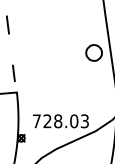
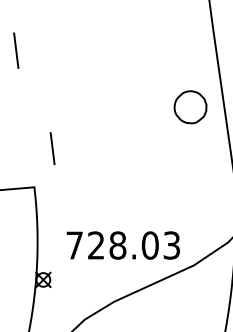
line: (13, 72) -> (51, 146), moved

